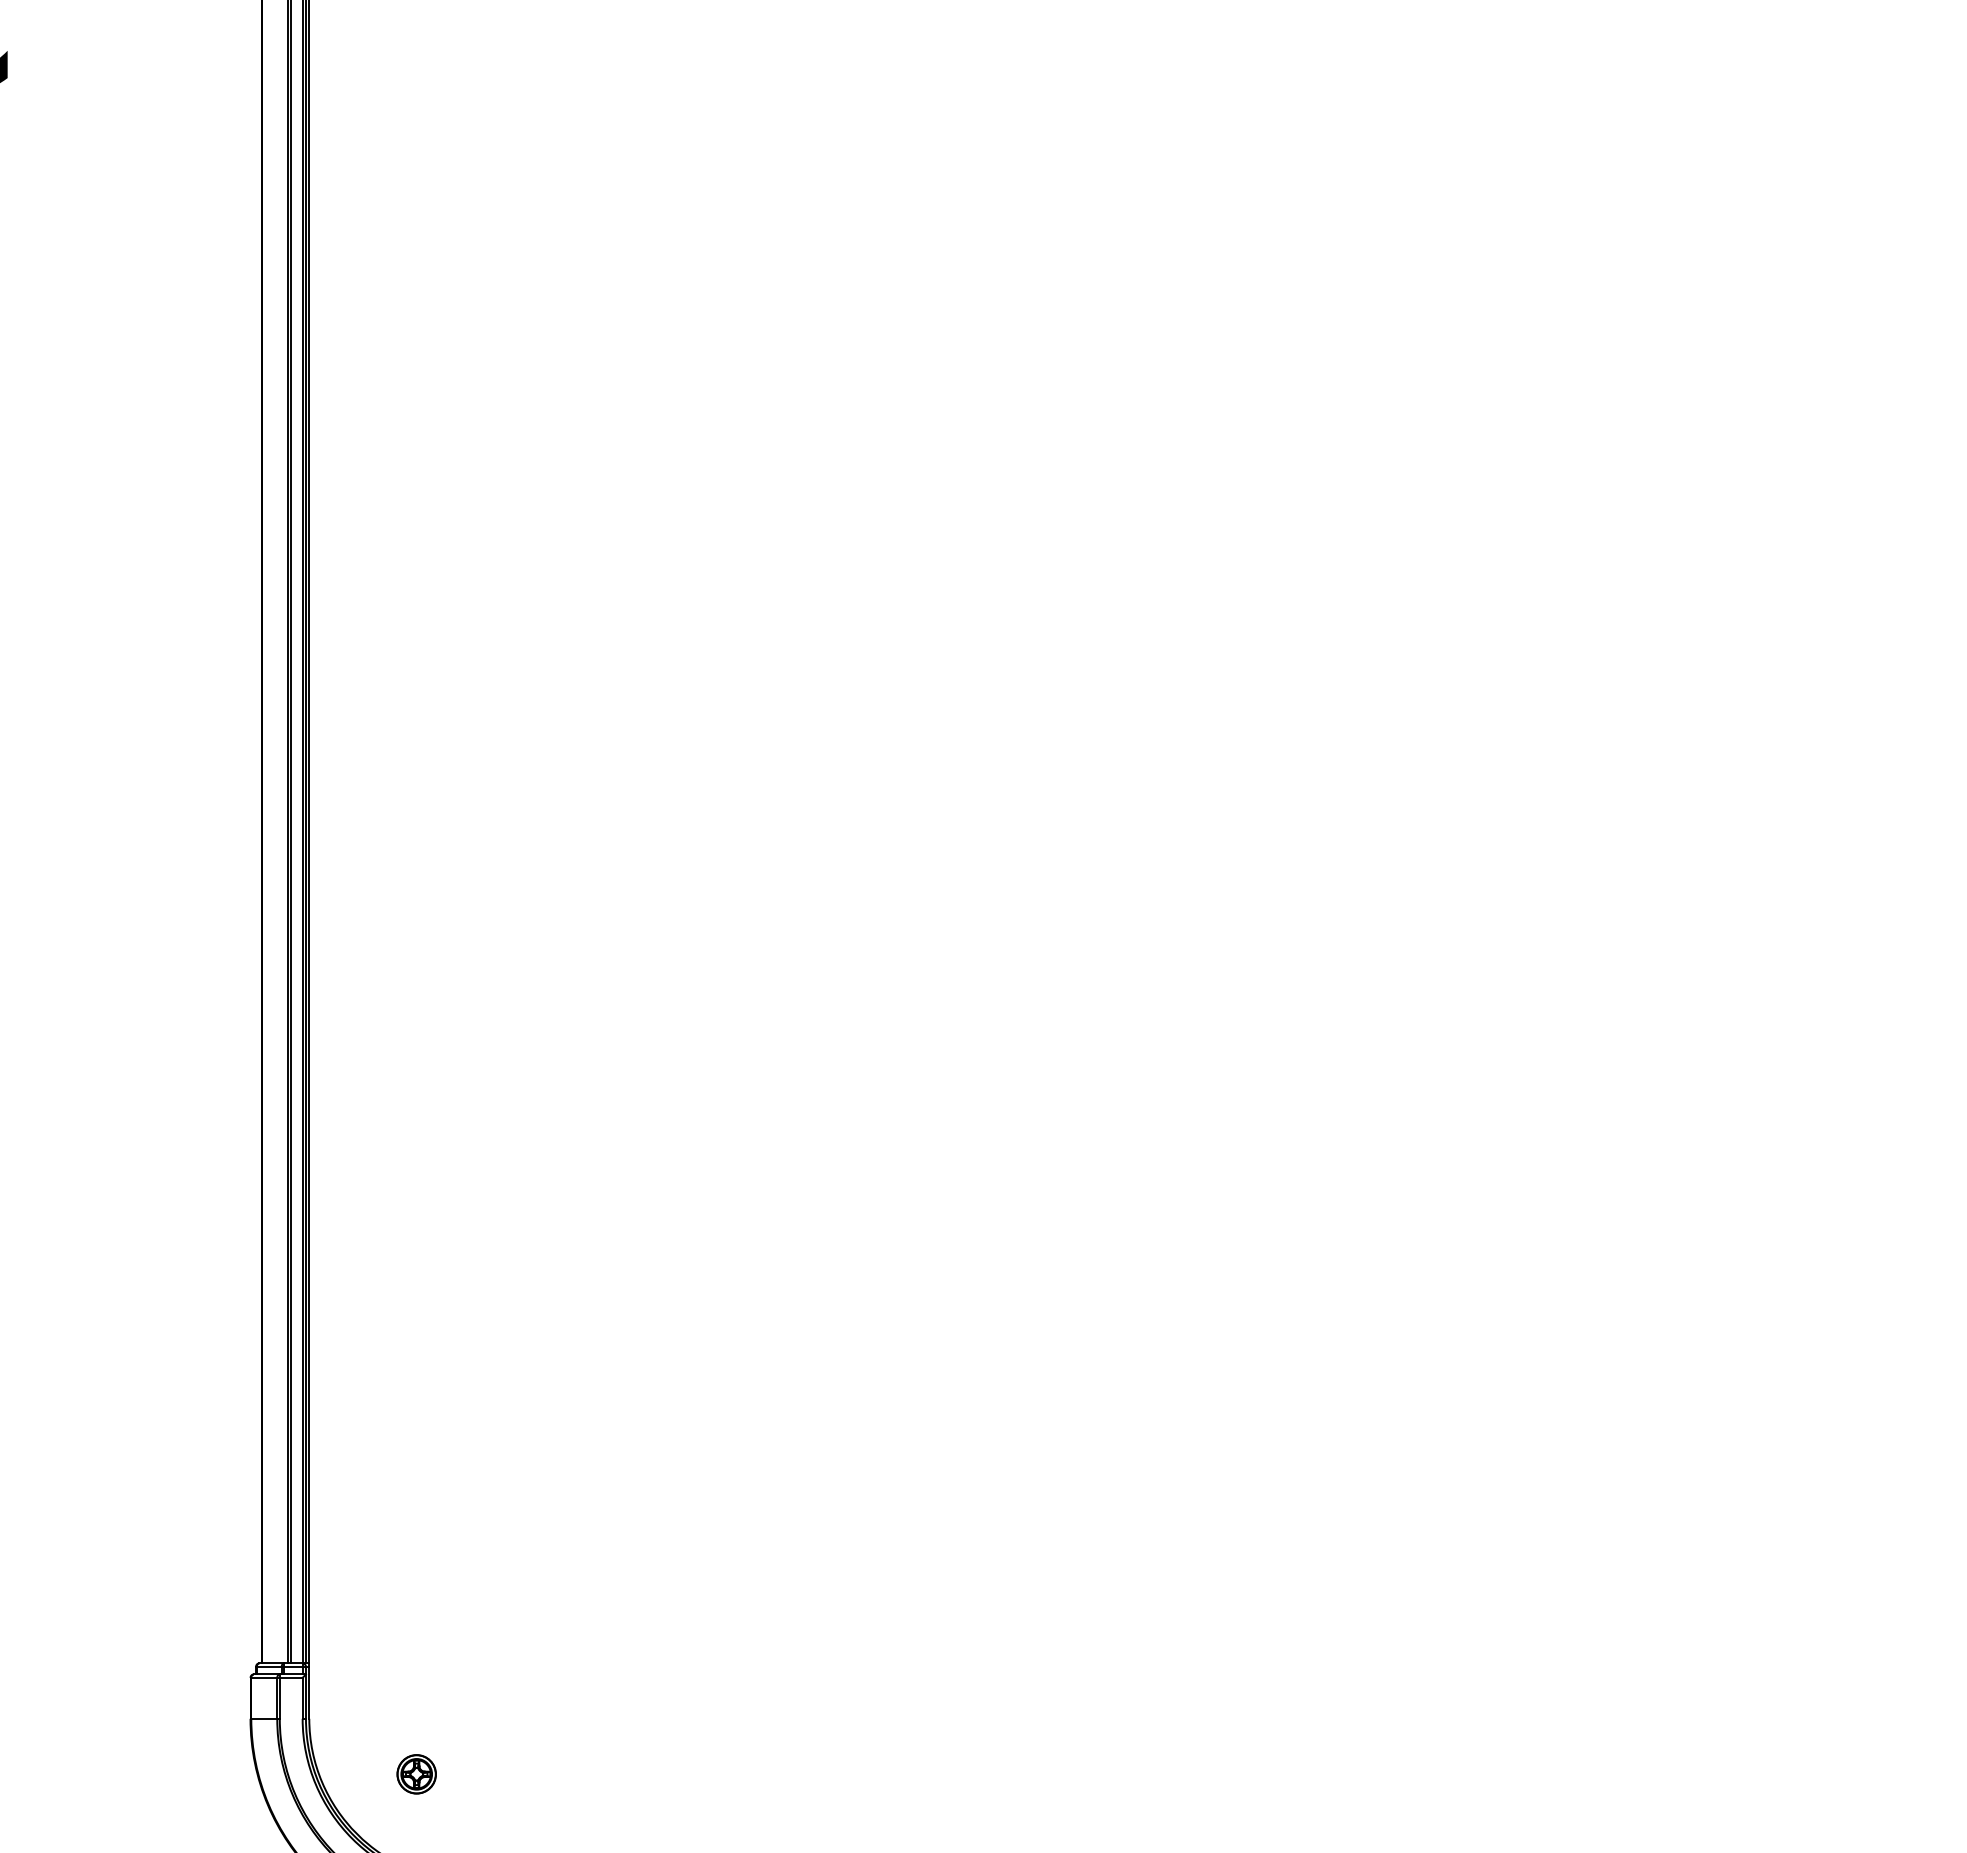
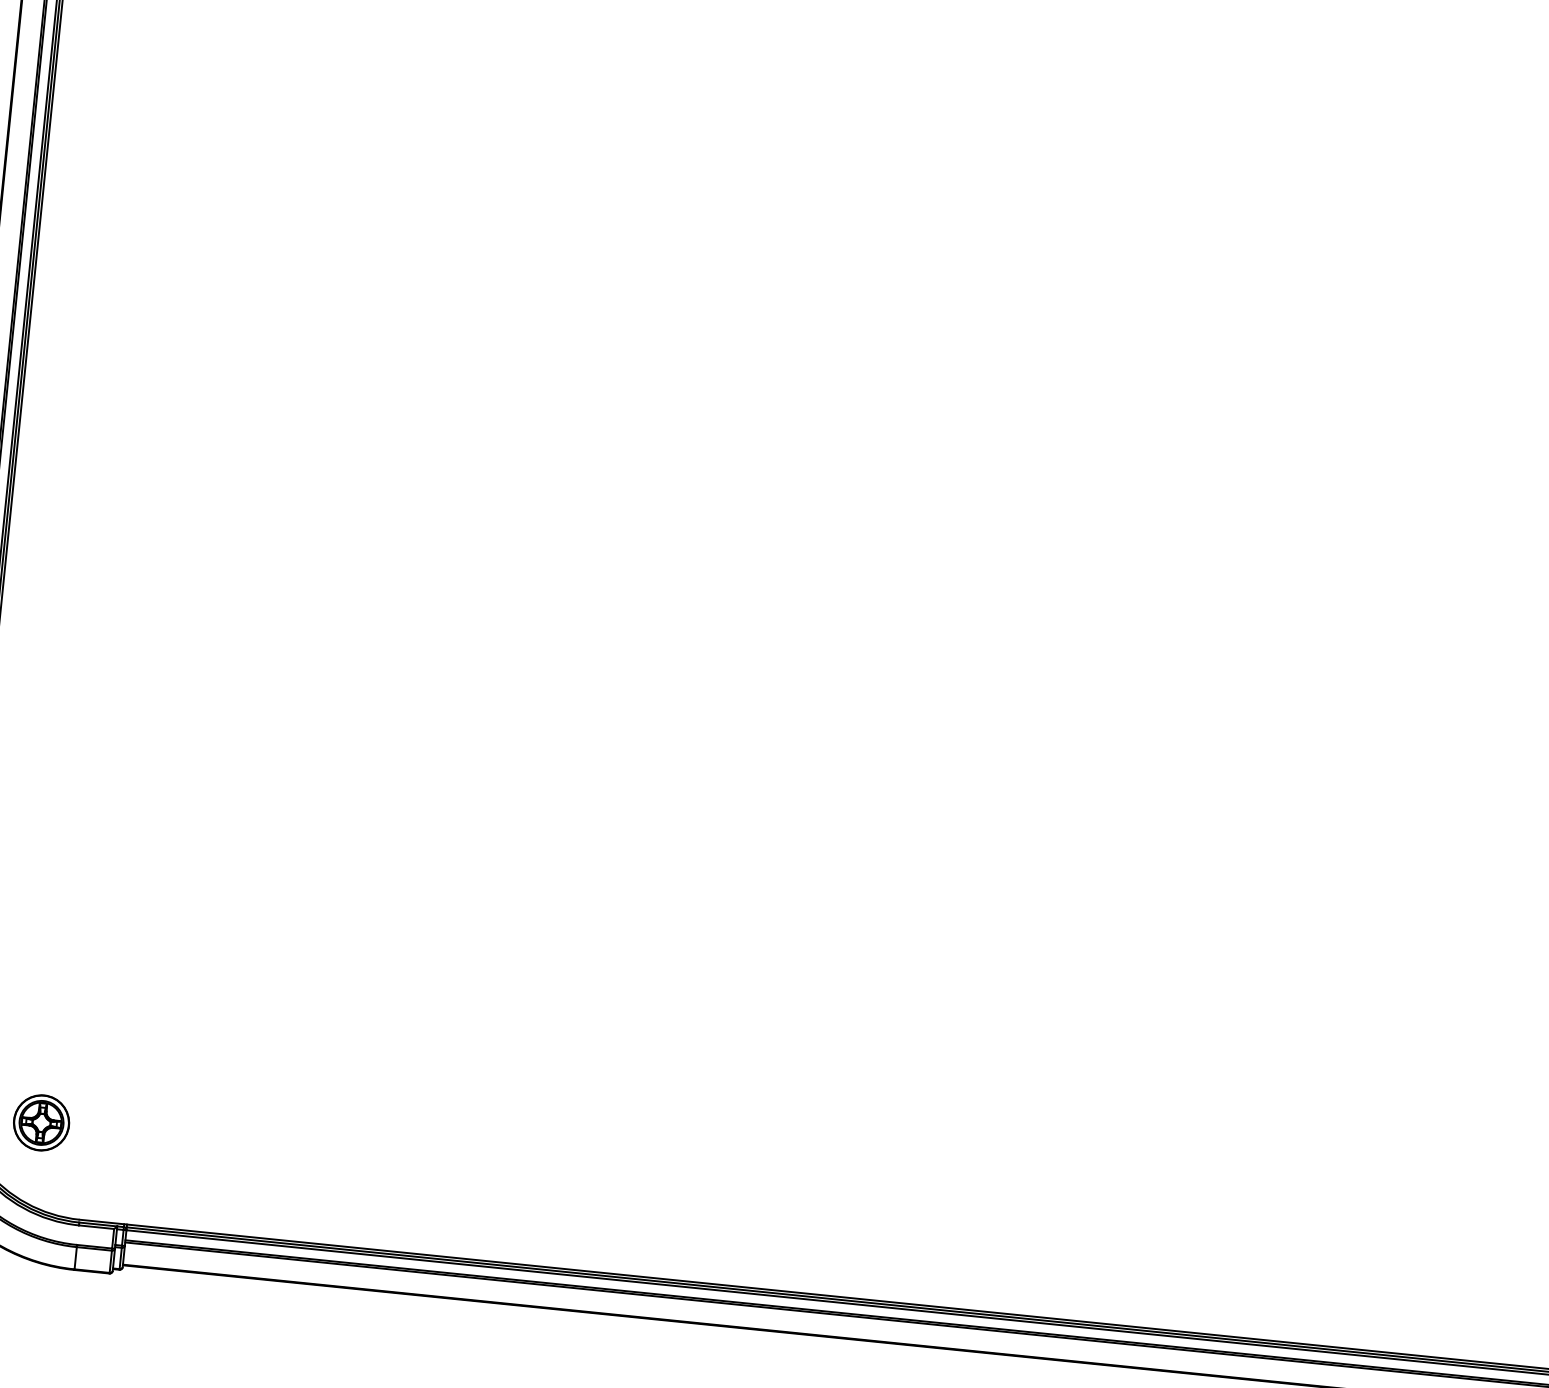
part: (416, 1774) -> (41, 1123), size x1.67

